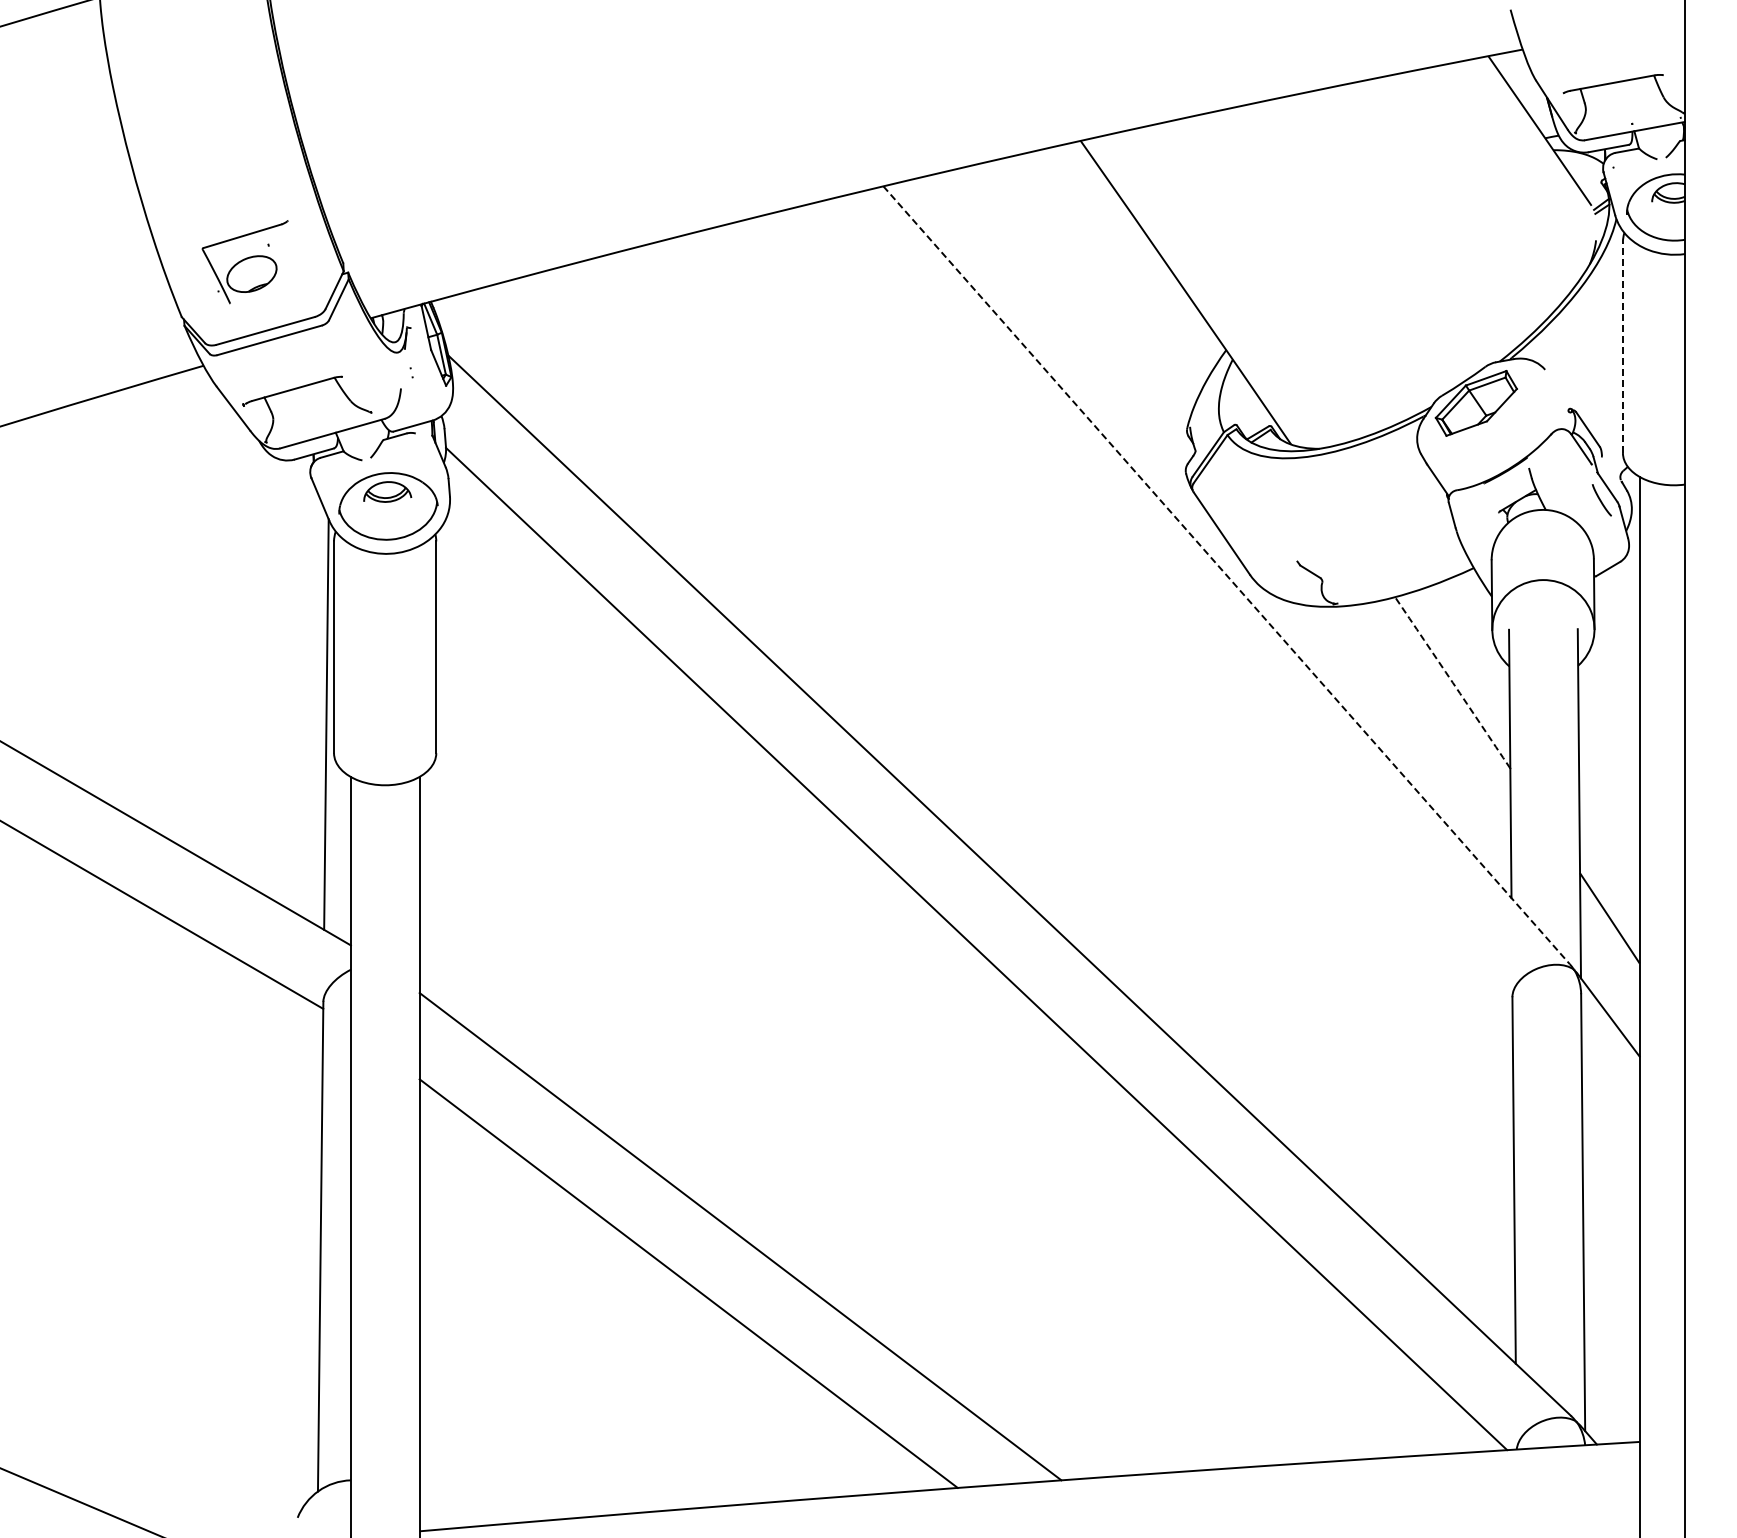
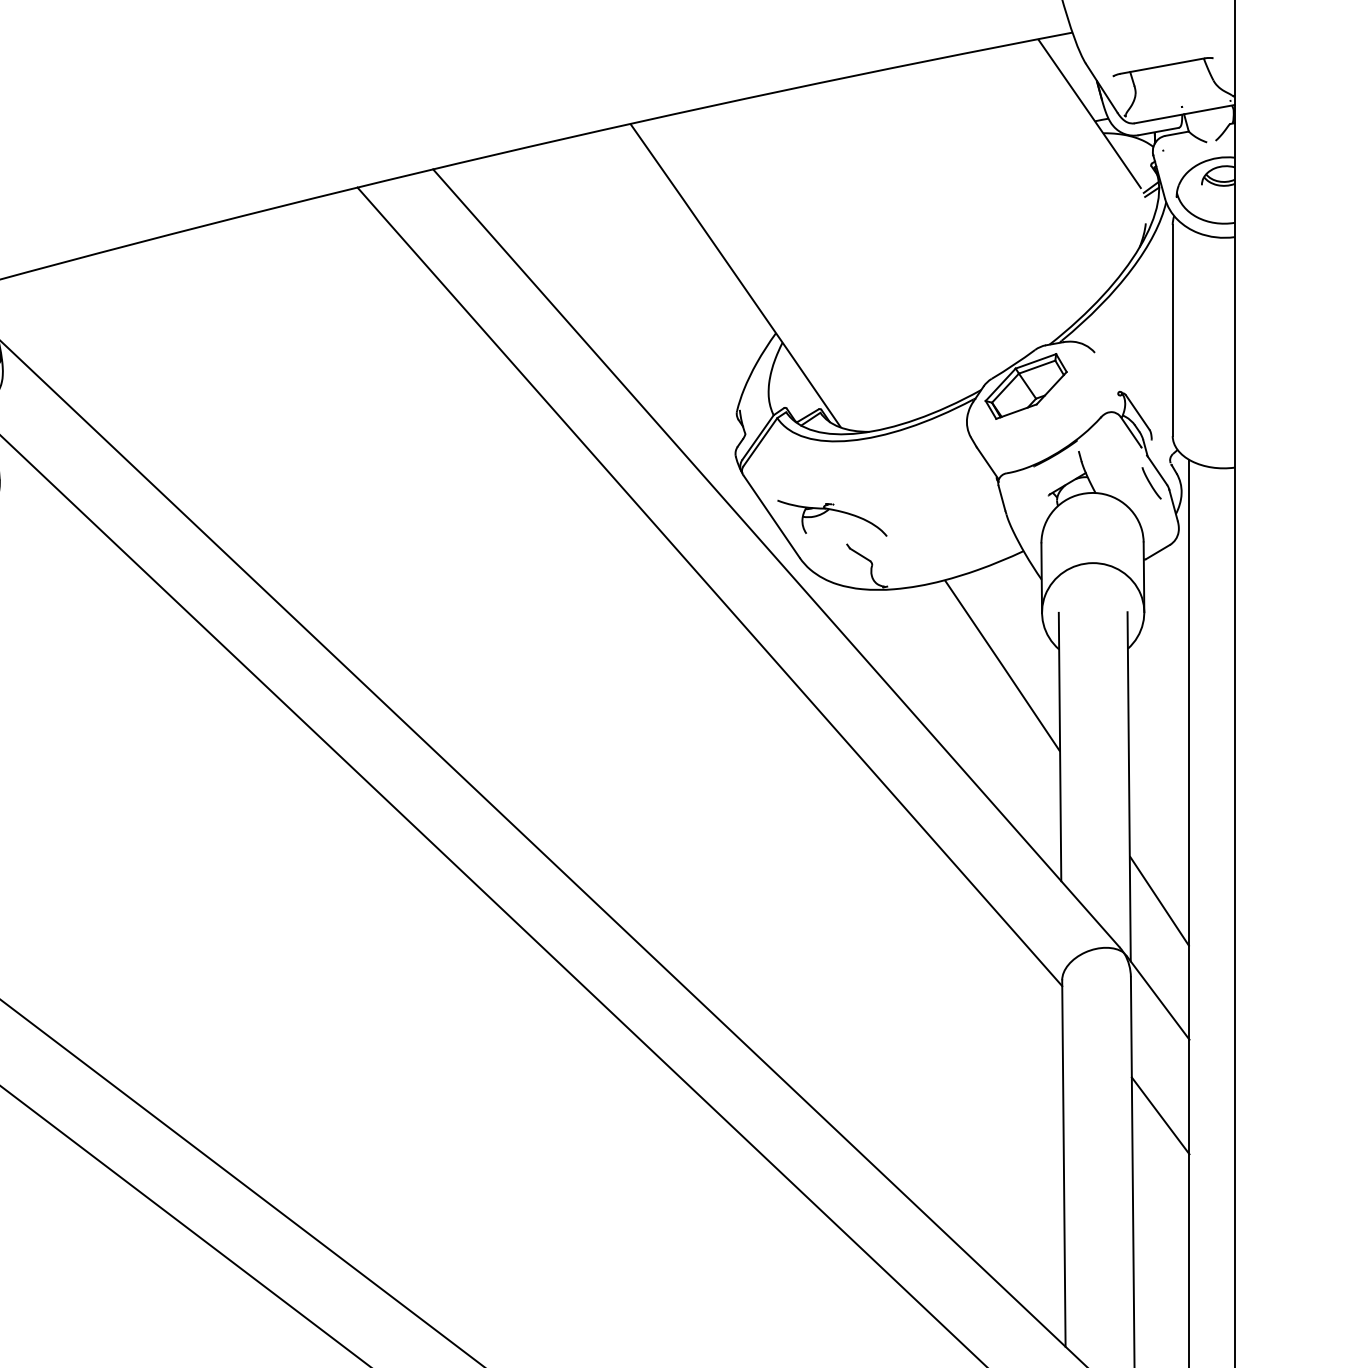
line: (1622, 347) -> (1172, 330), dashed -> solid
part: (1285, 528) -> (835, 511), added
line: (1226, 575) -> (776, 558), dashed -> solid
line: (1159, 603) -> (709, 586), added
line: (1452, 682) -> (1002, 665), dashed -> solid
line: (1610, 1132) -> (1160, 1115), added

